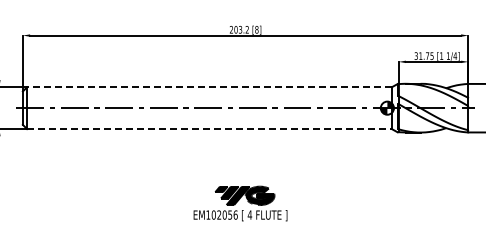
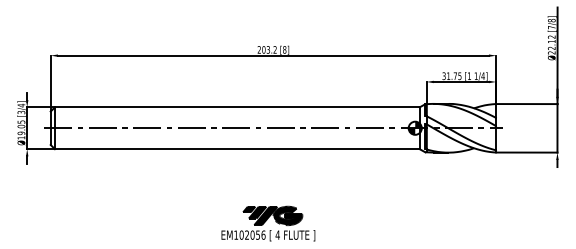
line: (208, 87) -> (236, 107), dashed -> solid
line: (209, 129) -> (237, 149), dashed -> solid

